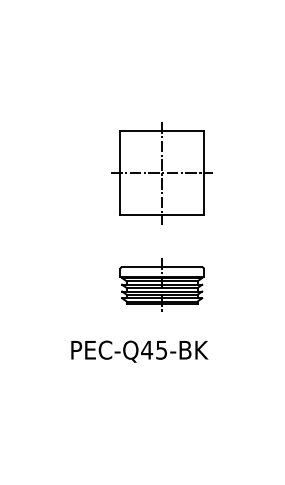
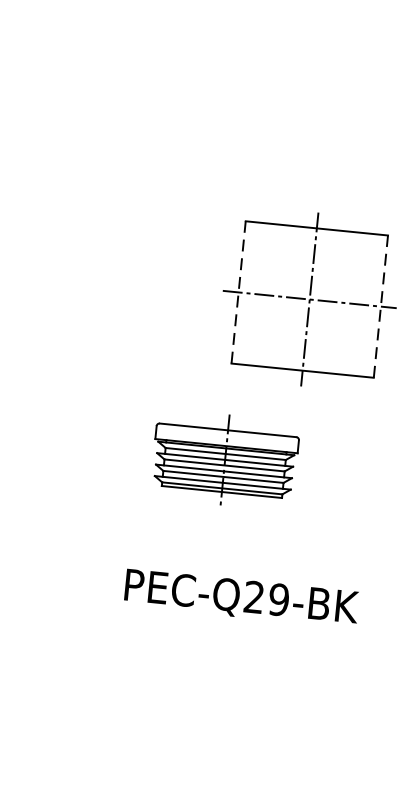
line: (120, 173) -> (238, 292), solid -> dashed
line: (204, 173) -> (381, 306), solid -> dashed
part: (161, 284) -> (224, 459), moved
text: (154, 349) -> (266, 597), PEC-Q45-BK -> PEC-Q29-BK

